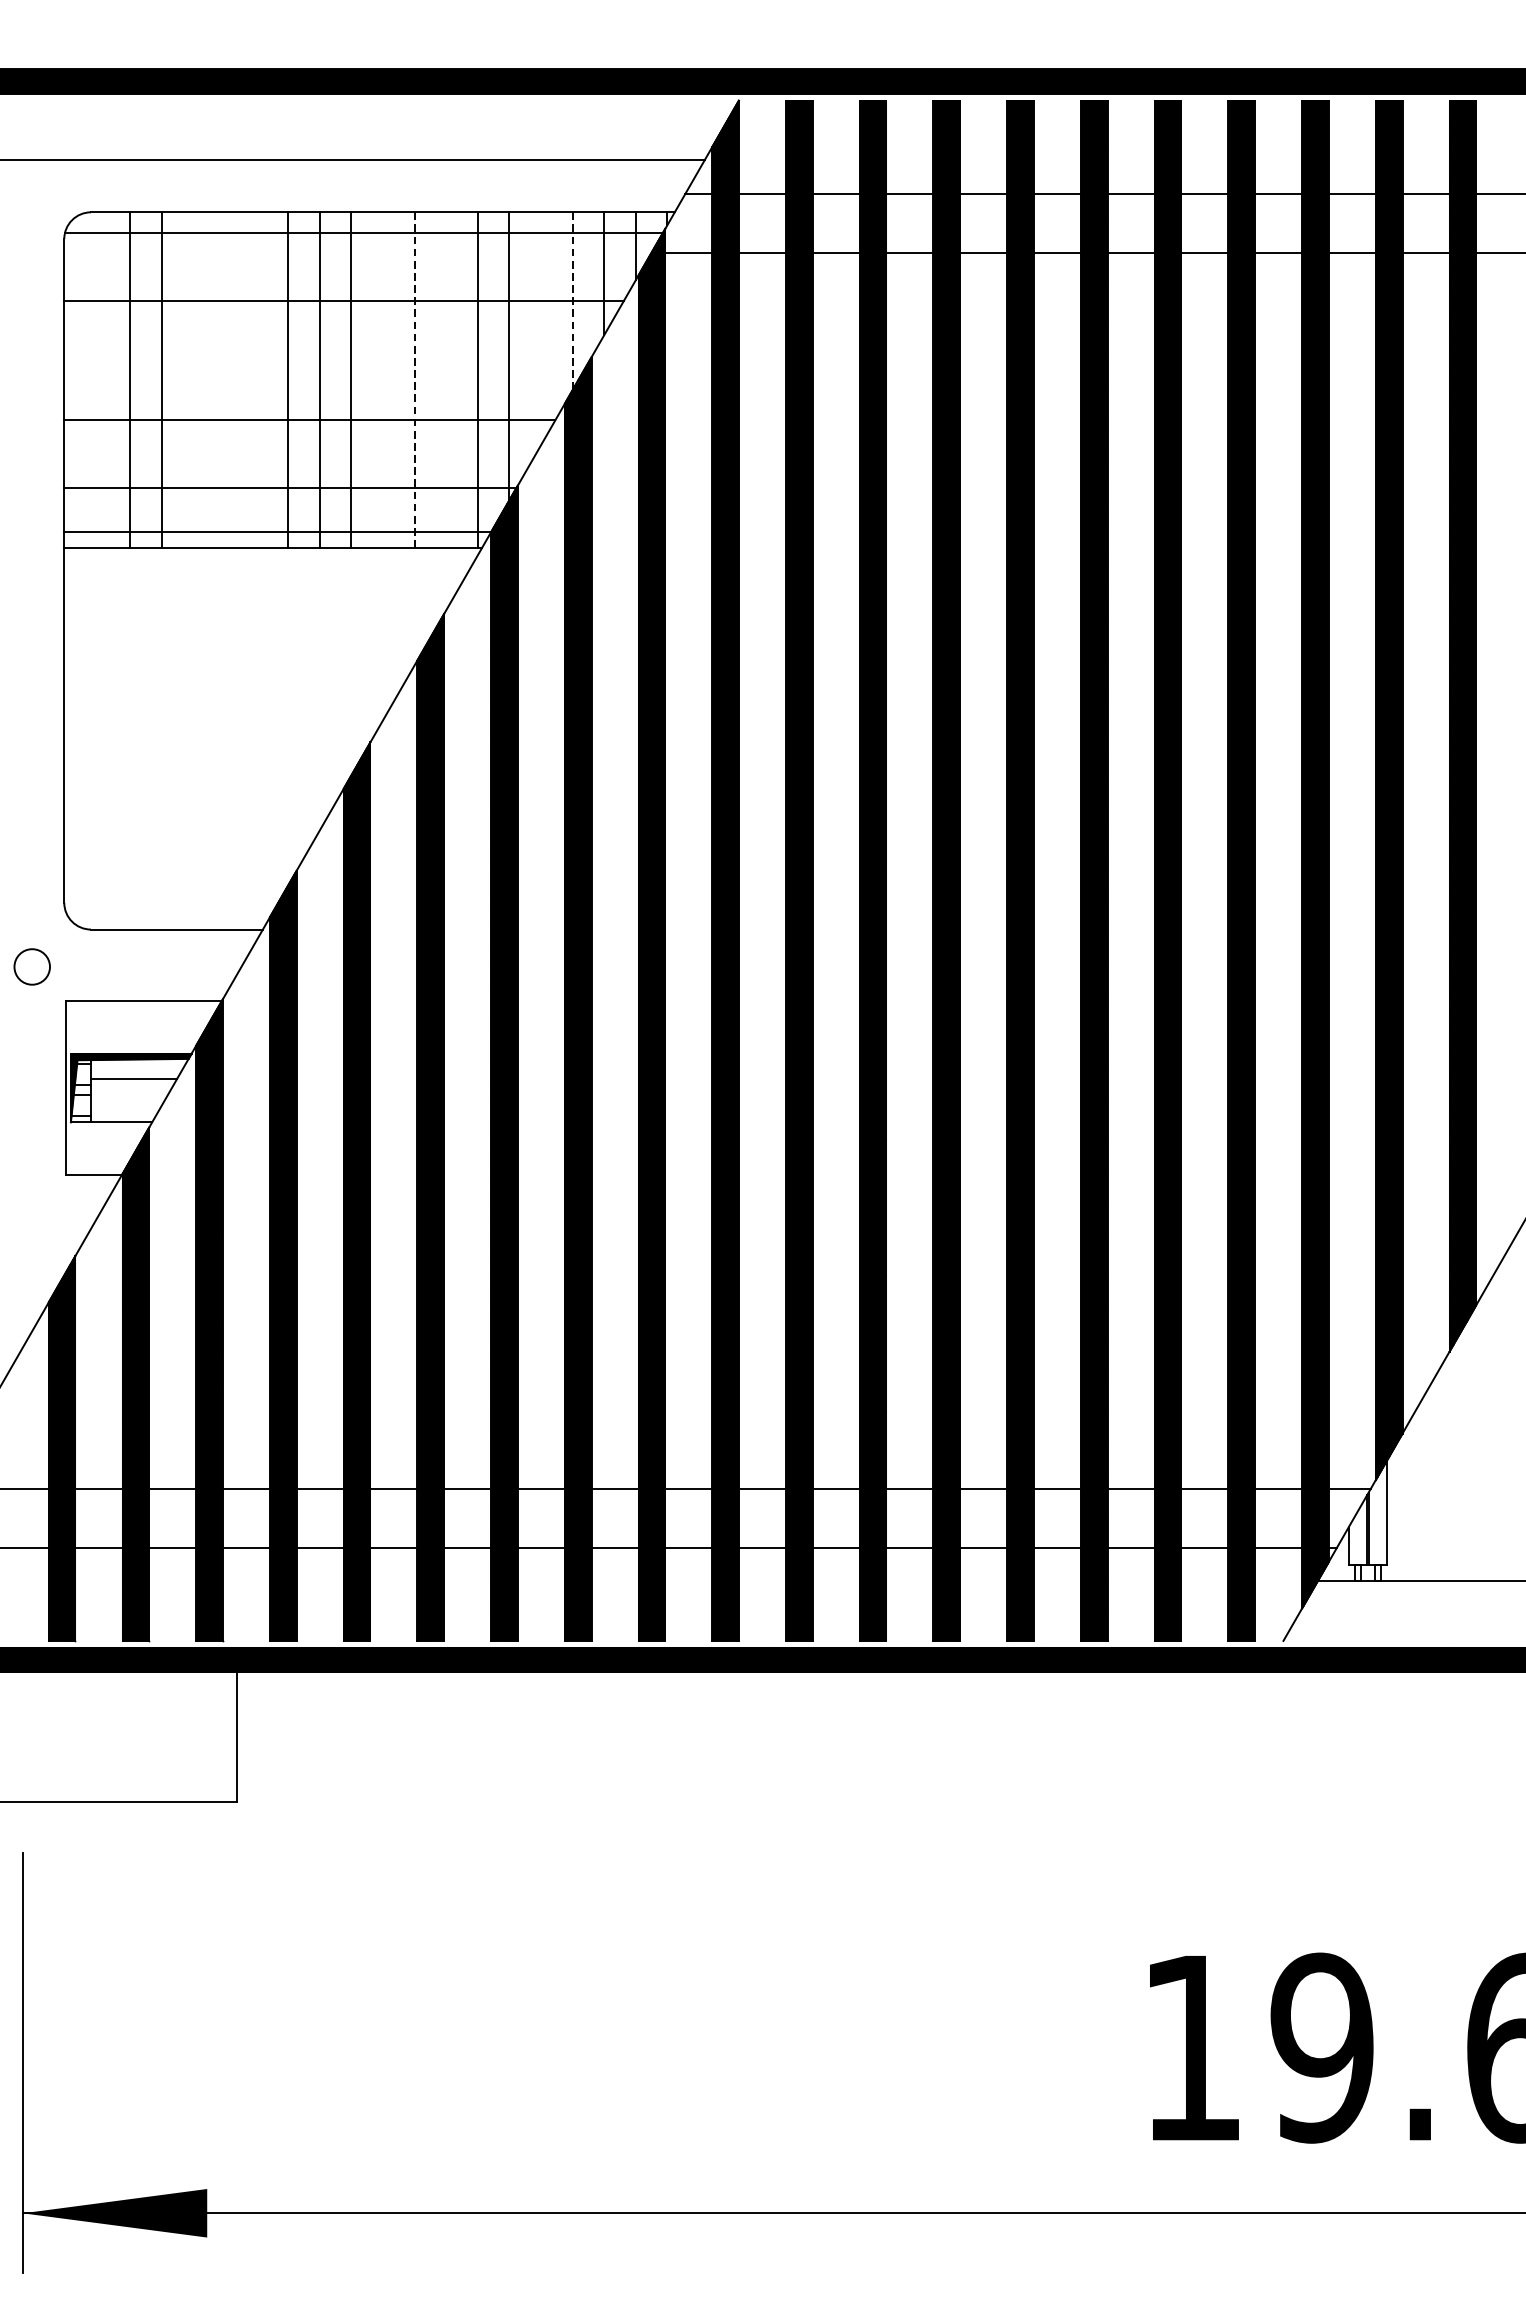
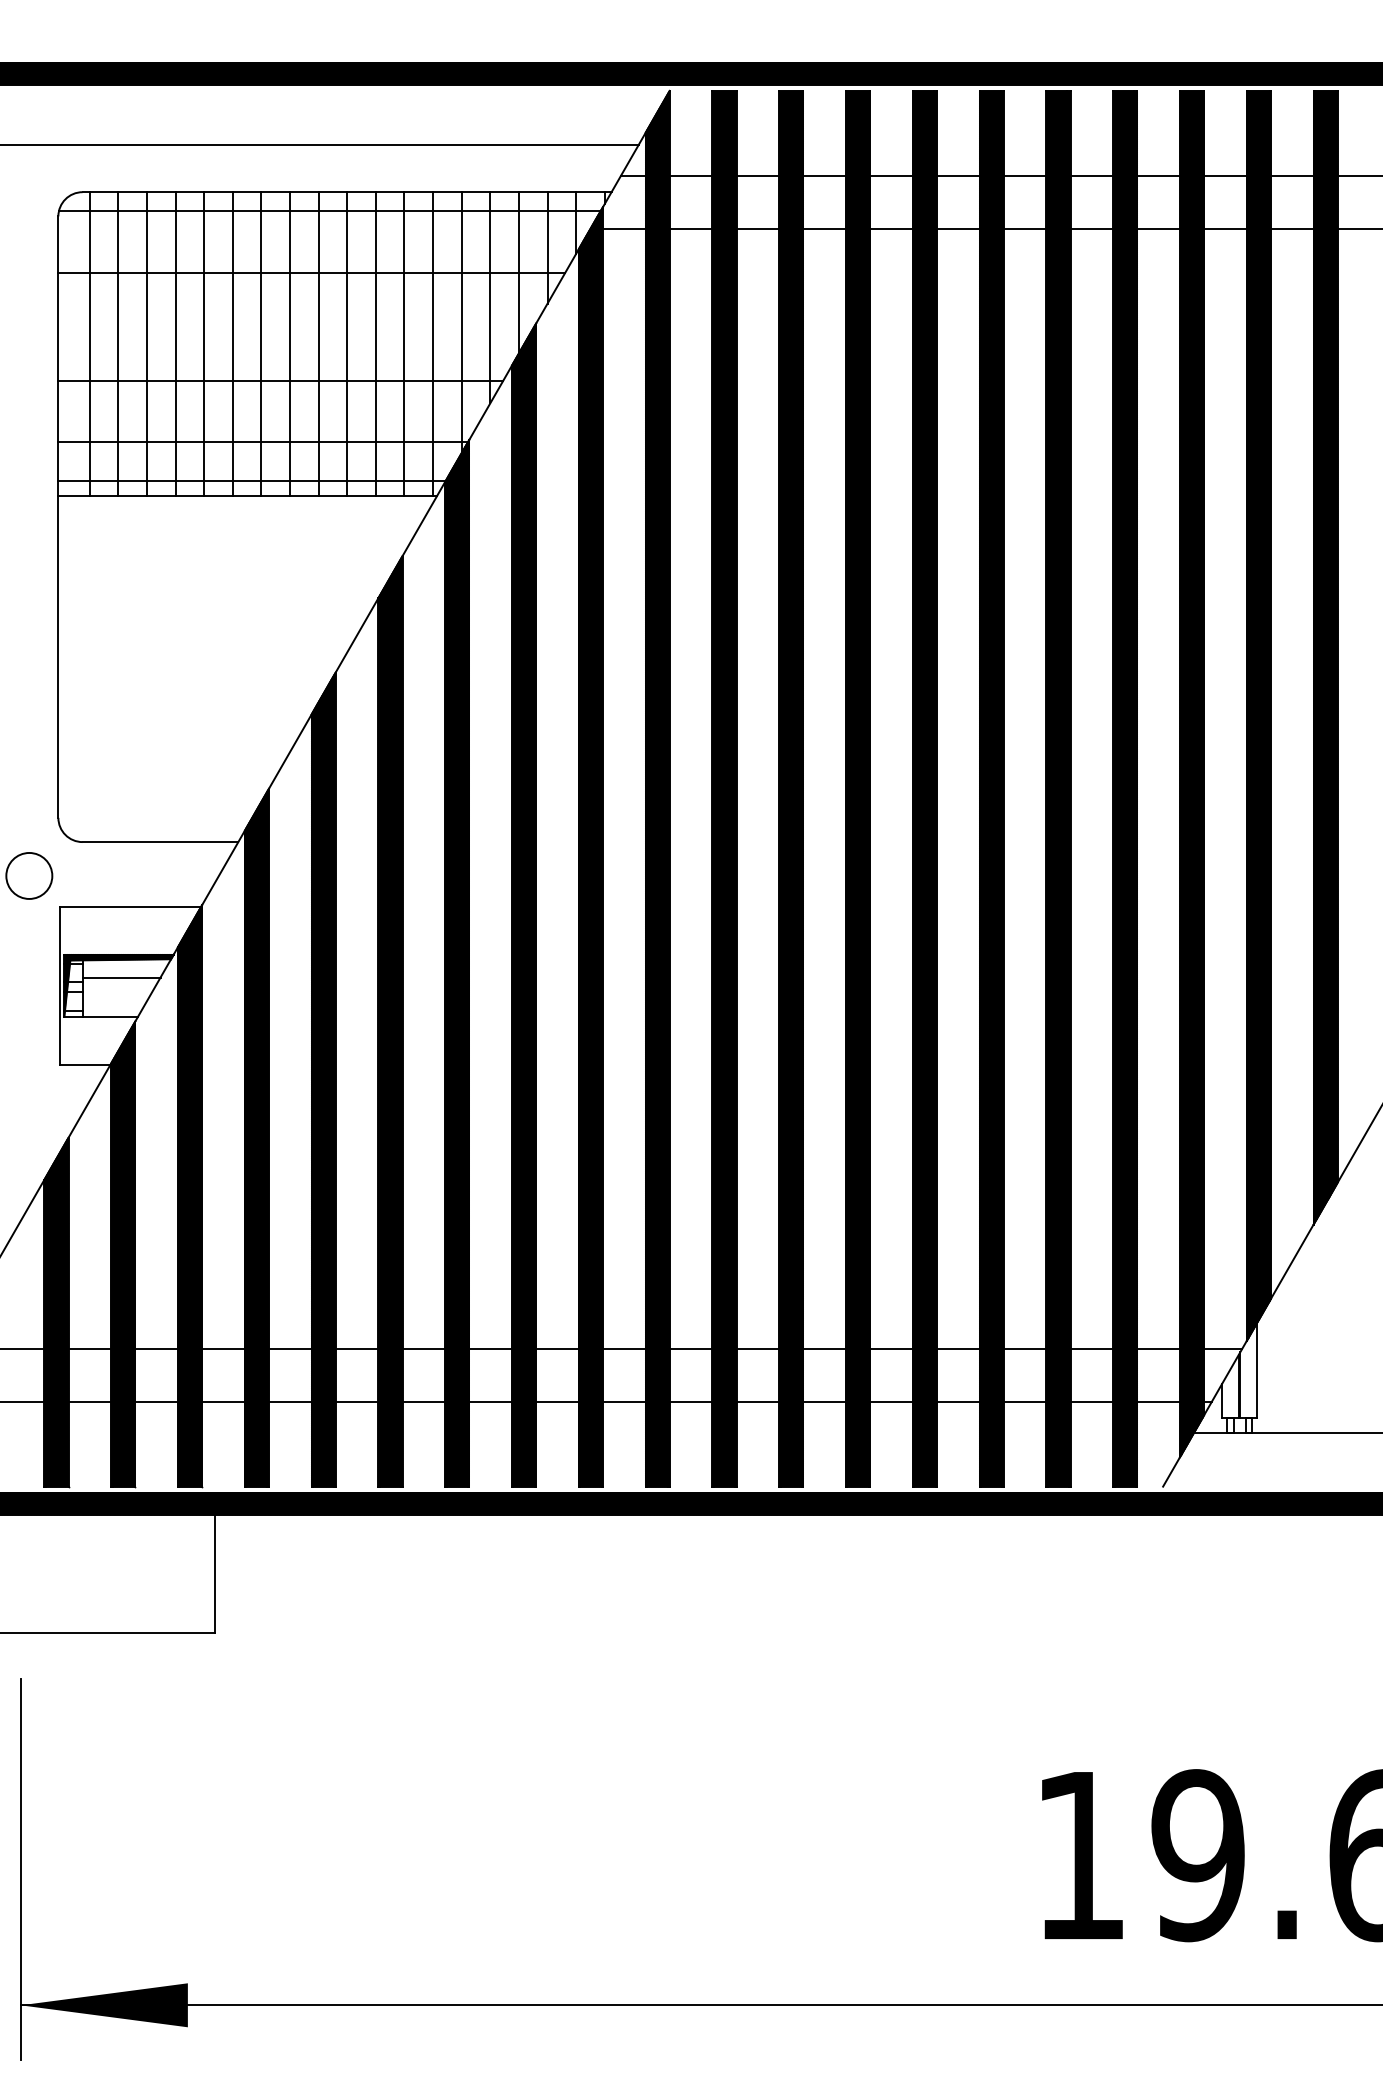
line: (572, 300) -> (518, 272), dashed -> solid
line: (541, 328) -> (490, 297), added
line: (98, 379) -> (89, 343), added
line: (193, 379) -> (175, 343), added
line: (225, 379) -> (204, 343), added
line: (256, 379) -> (232, 343), added
line: (383, 379) -> (347, 343), added
line: (446, 379) -> (404, 343), added
line: (414, 380) -> (375, 344), dashed -> solid
circle: (32, 966) -> (29, 875), size x1.43

